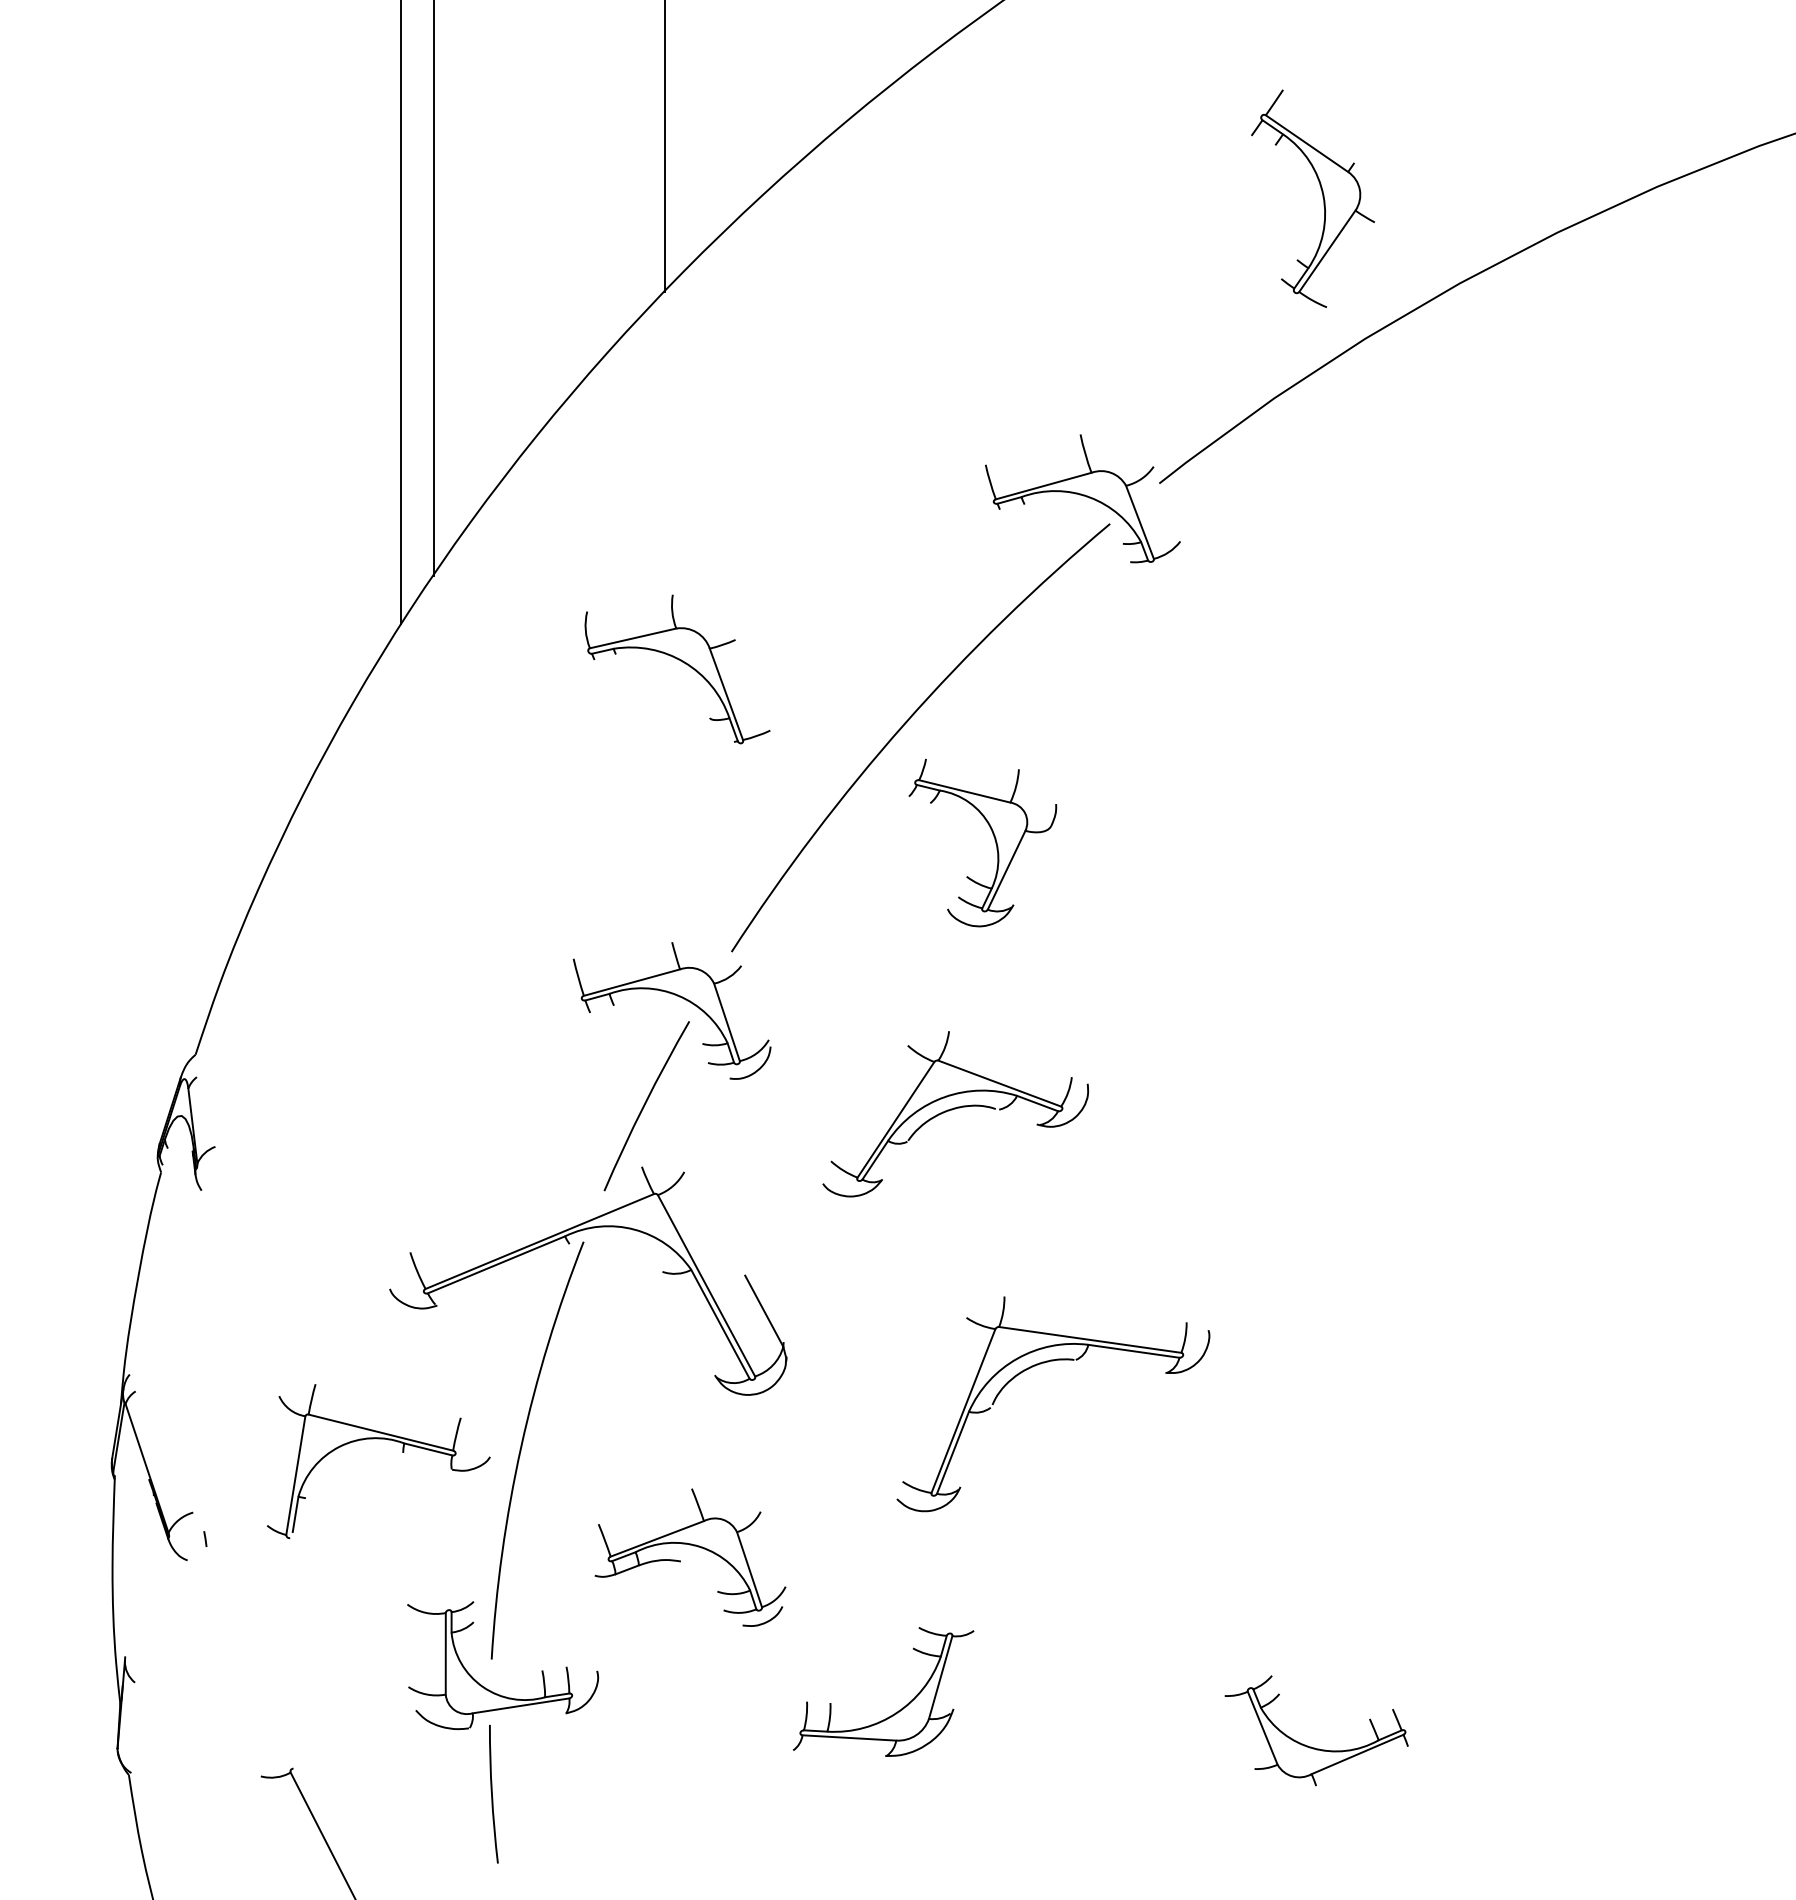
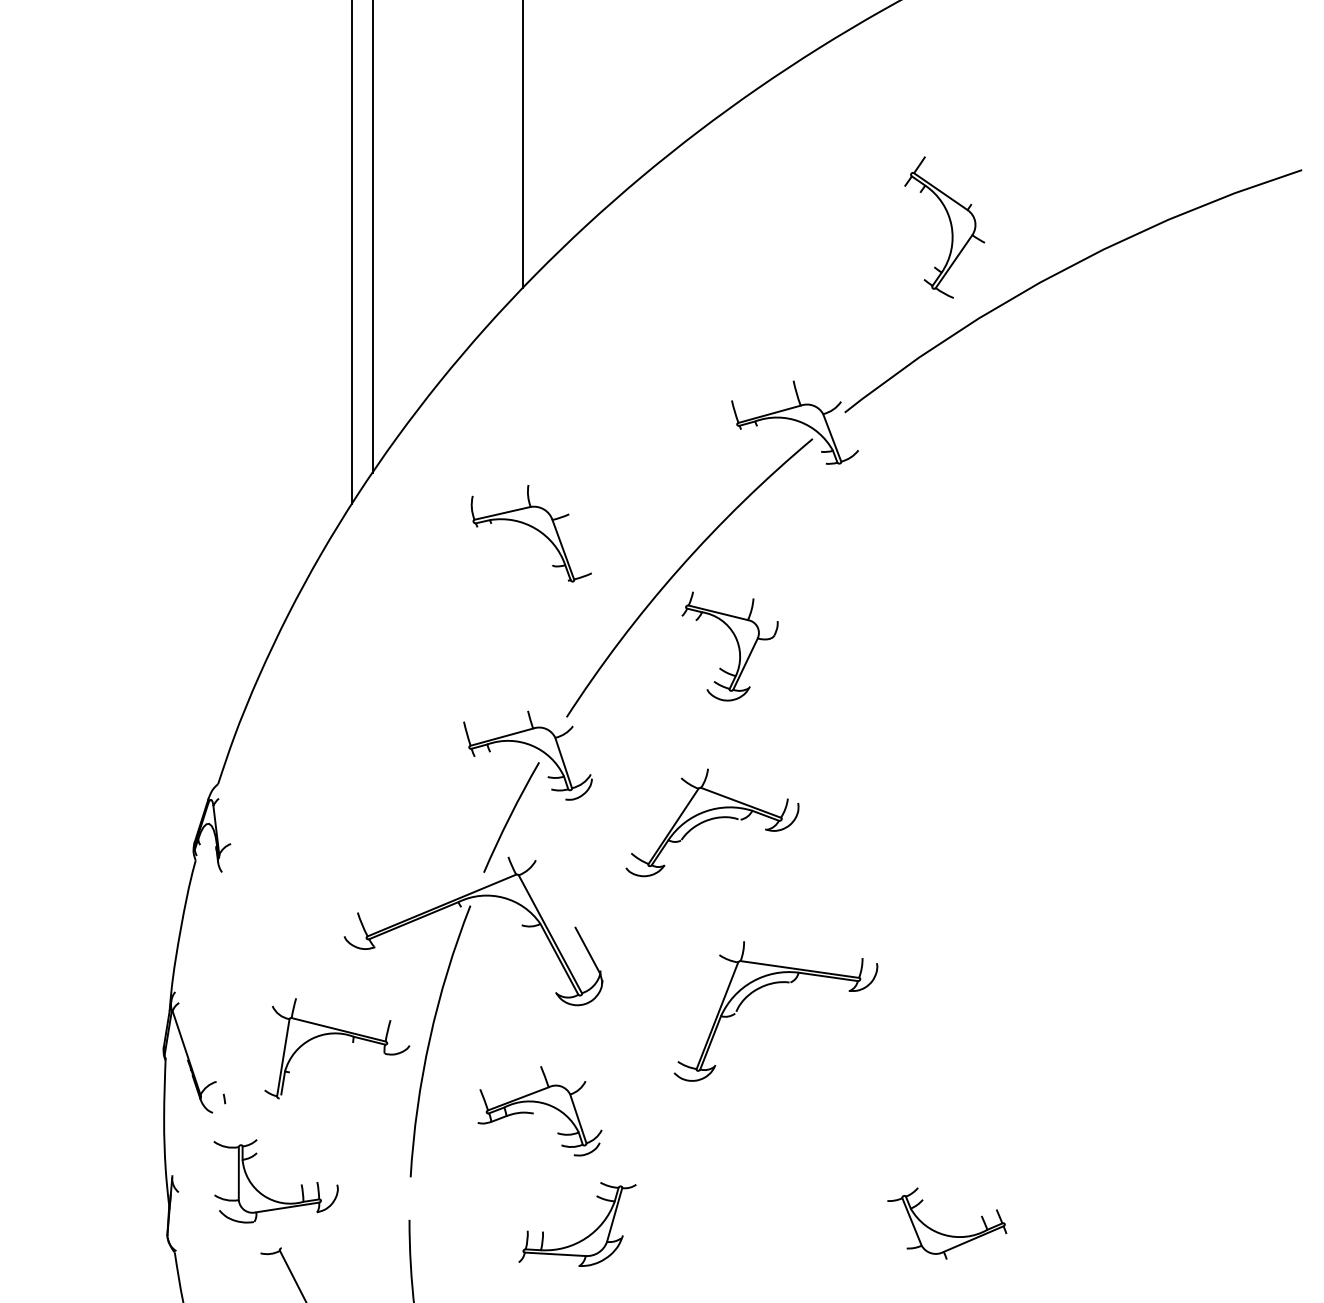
part: (489, 1689) -> (267, 1196), moved
part: (897, 1710) -> (586, 1236), moved

